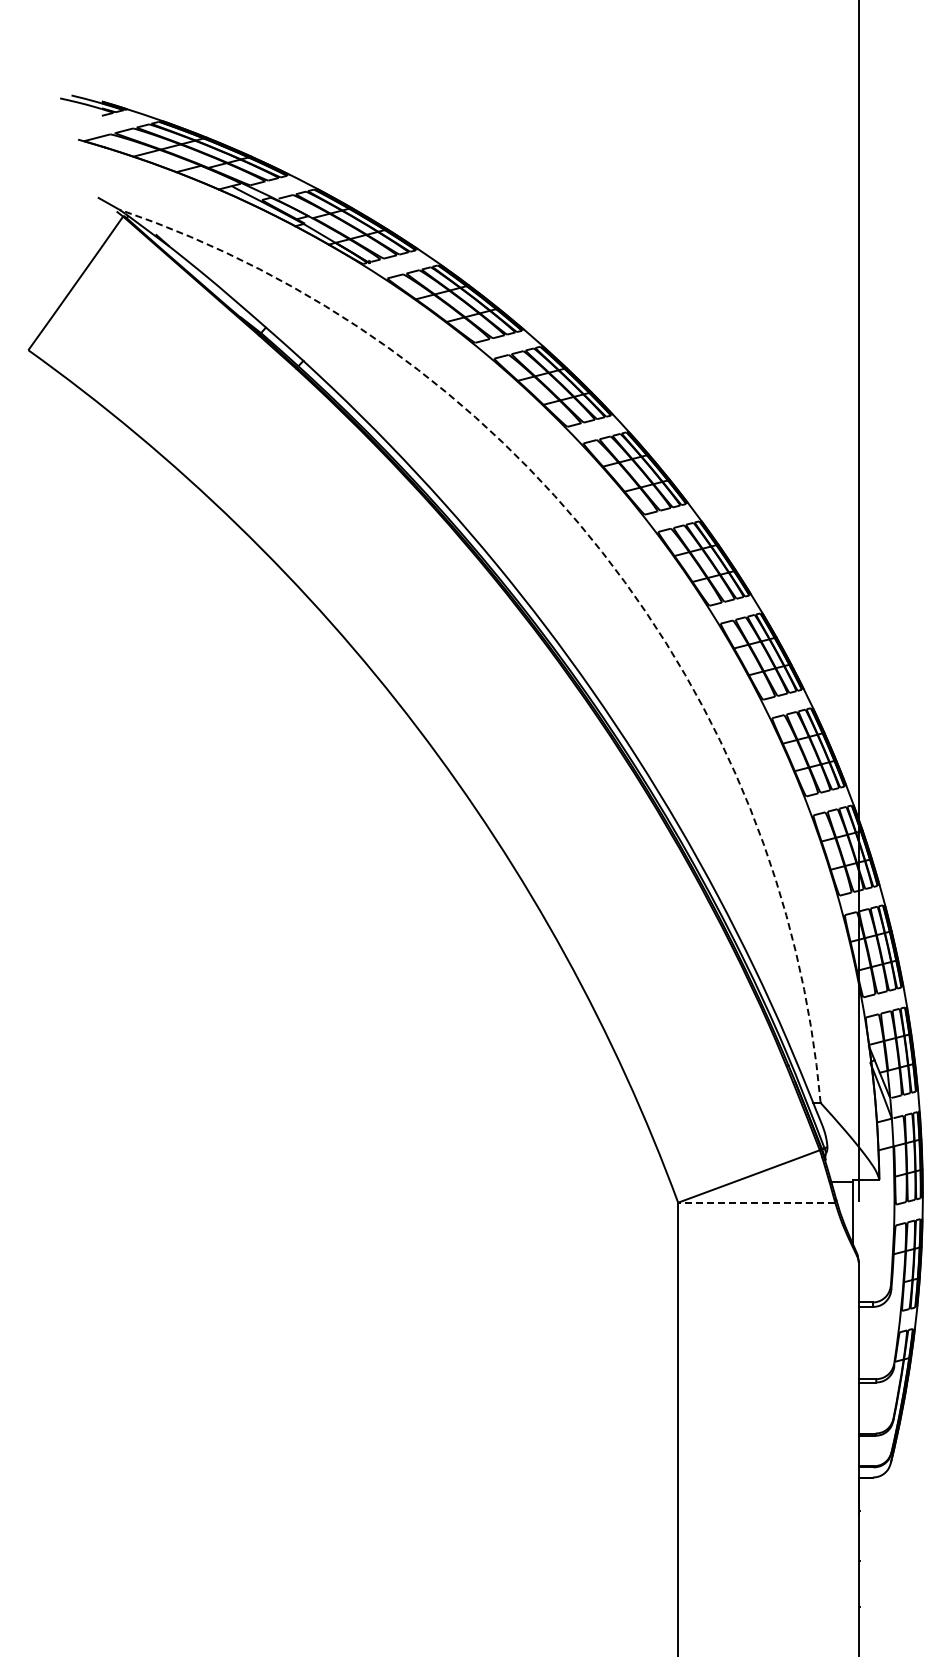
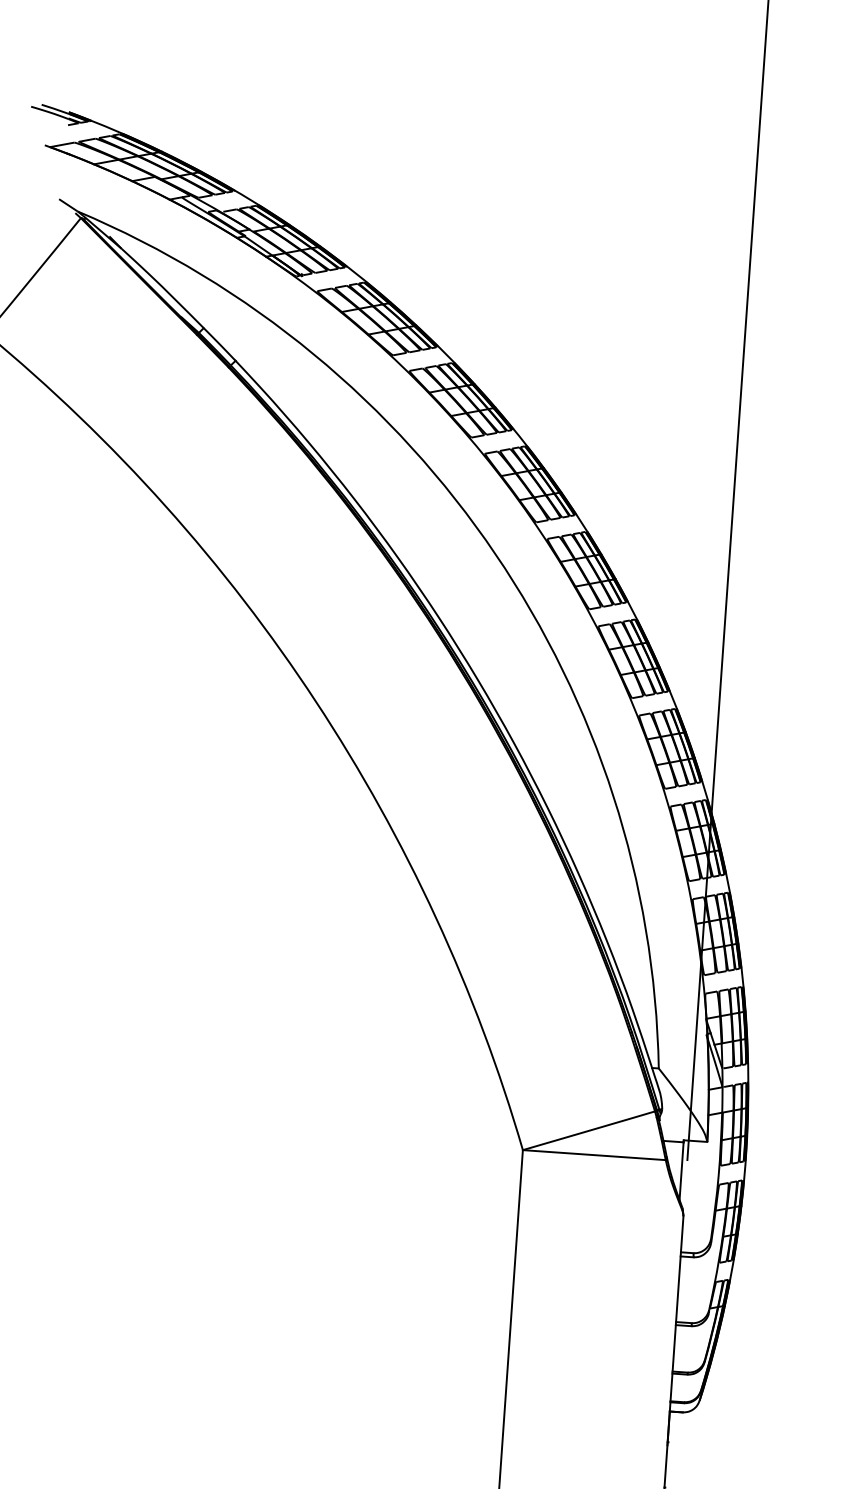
arc: (602, 552) -> (495, 554), dashed -> solid
line: (756, 1202) -> (594, 1154), dashed -> solid

